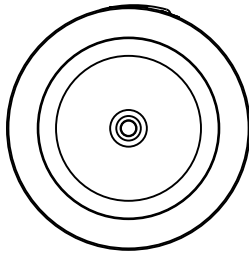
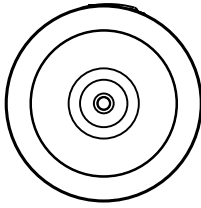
circle: (128, 127) -> (103, 102), size x0.6
circle: (128, 127) -> (103, 102), size x1.6

